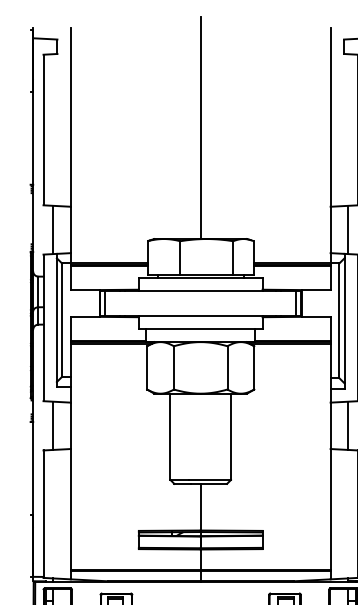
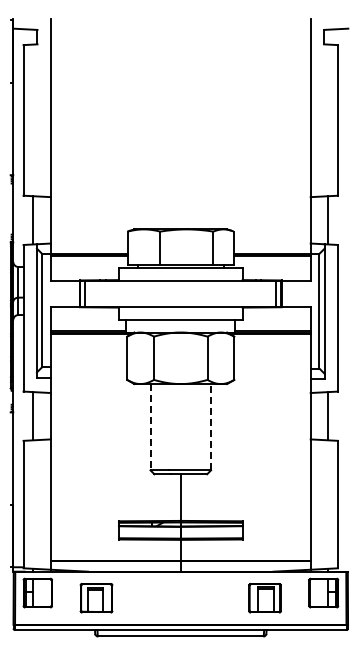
line: (200, 128) -> (180, 118), removed
line: (231, 436) -> (211, 426), solid -> dashed
line: (170, 437) -> (150, 427), solid -> dashed

